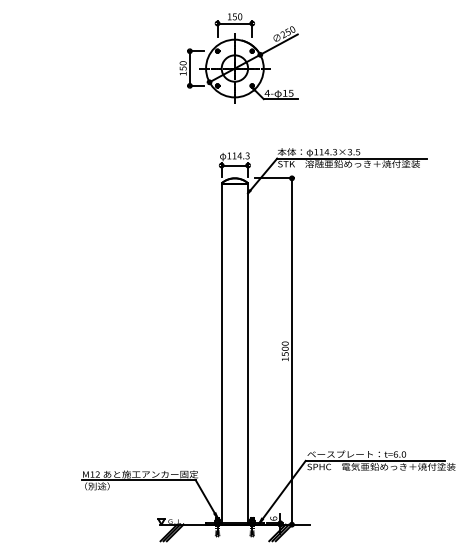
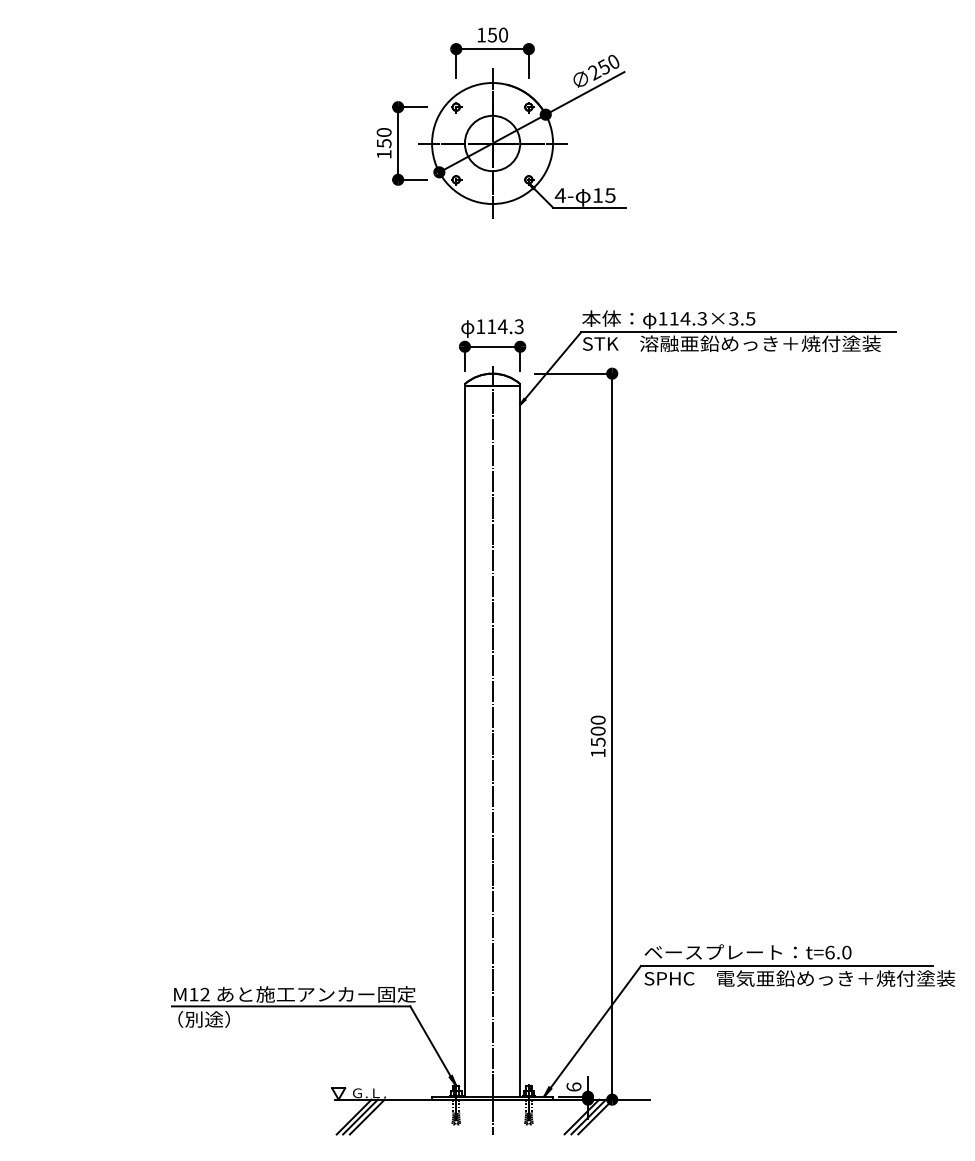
line: (234, 357) -> (491, 749), added

